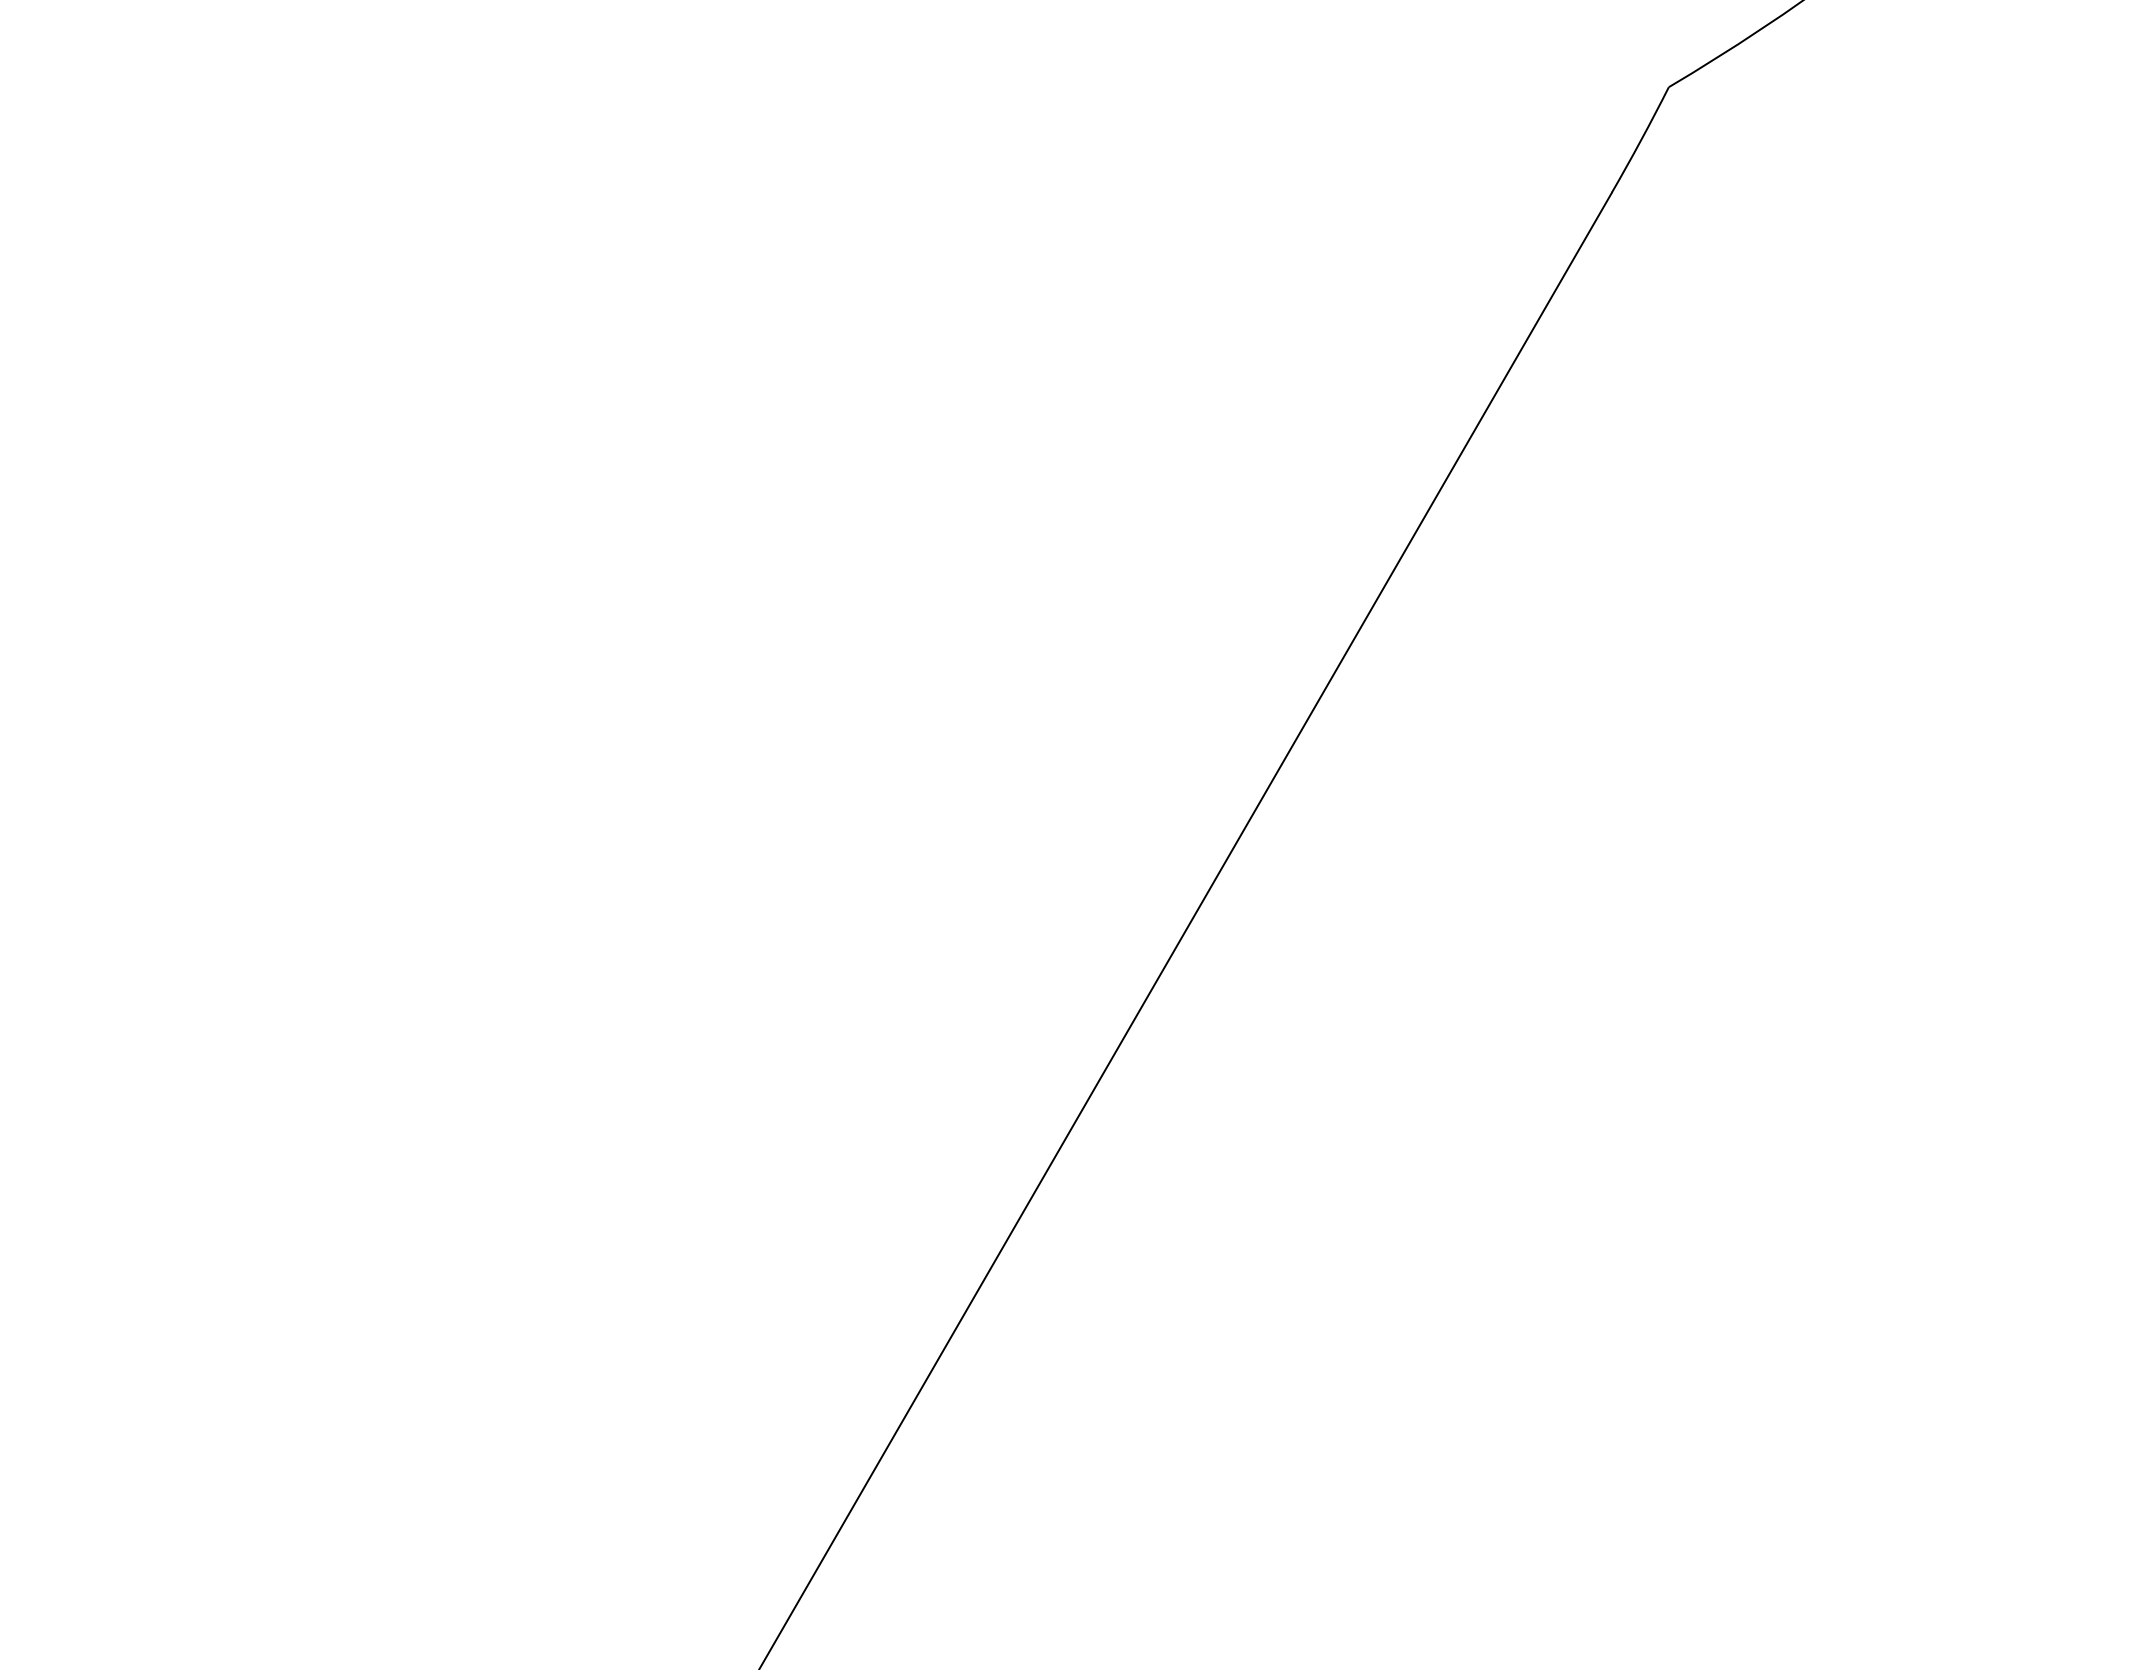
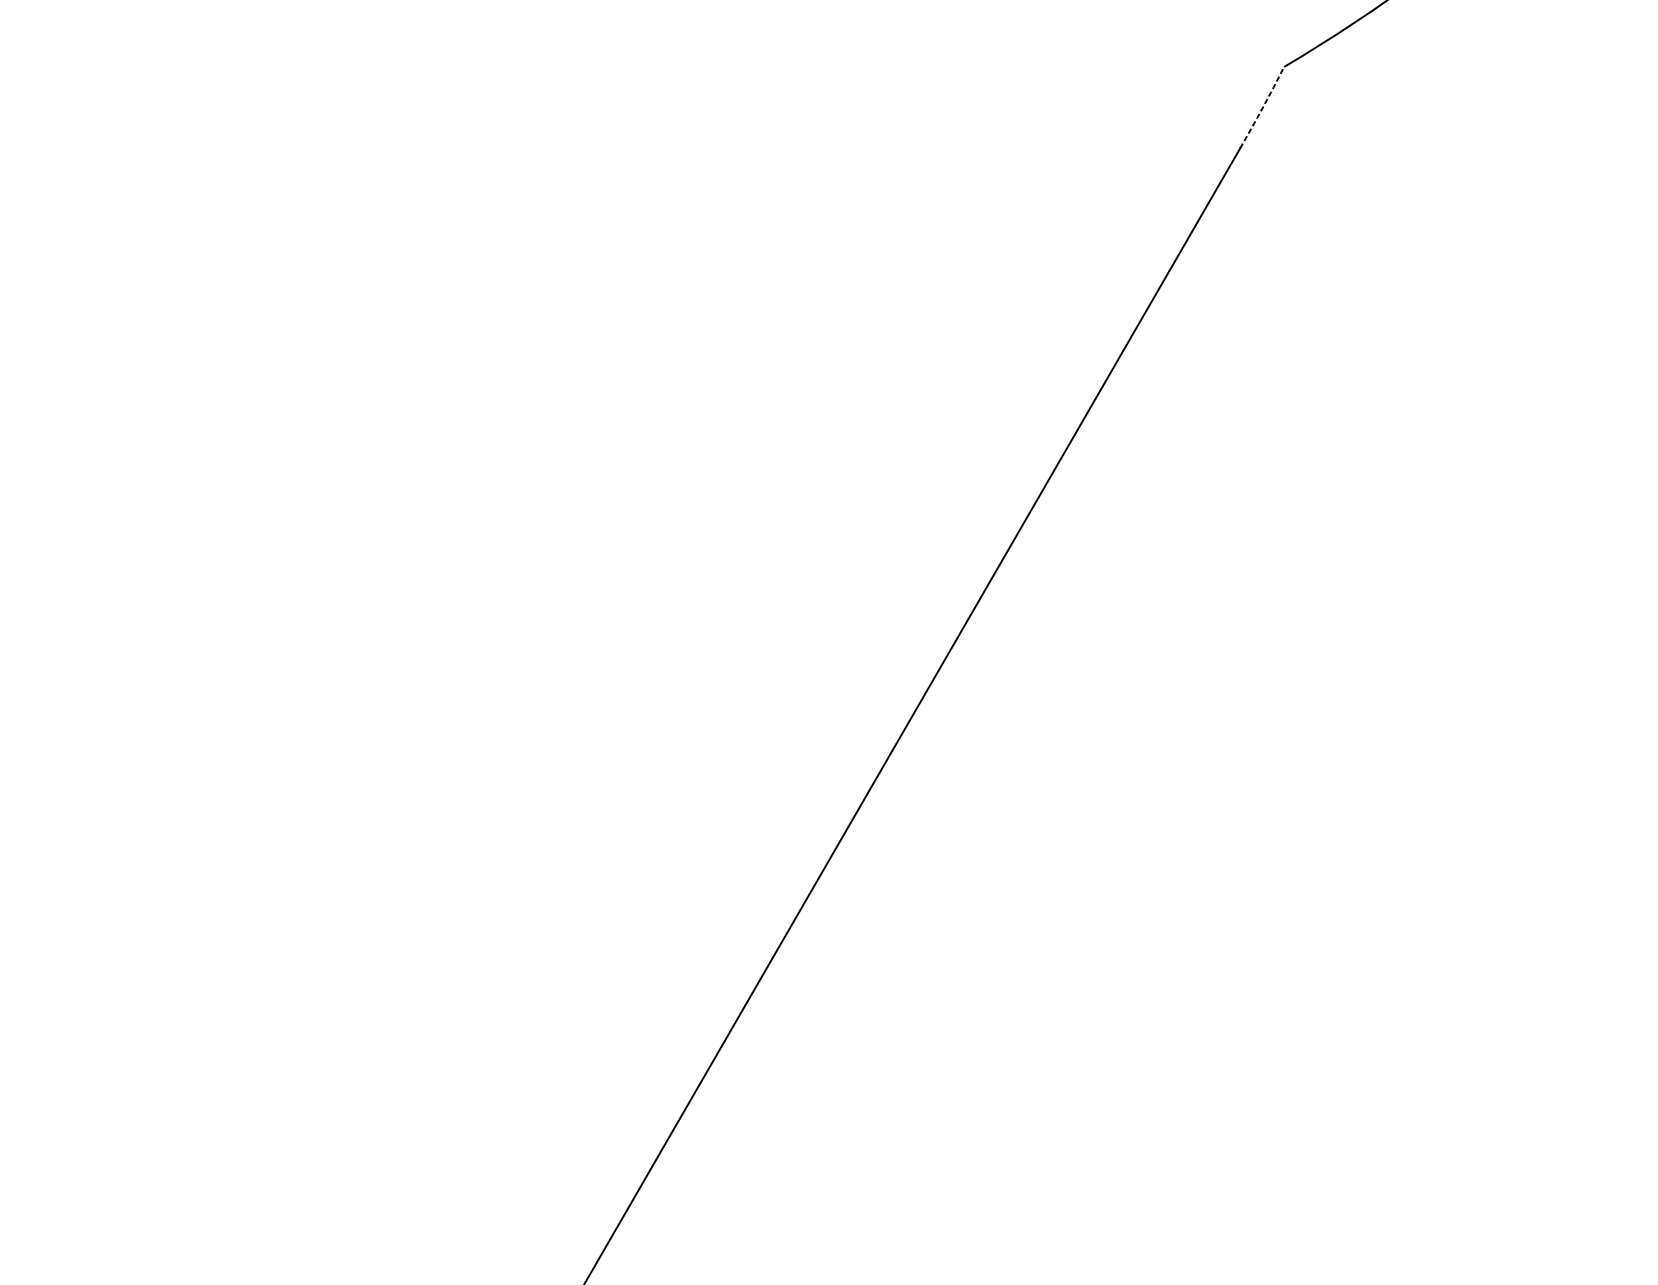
arc: (1641, 140) -> (1263, 108), solid -> dashed

